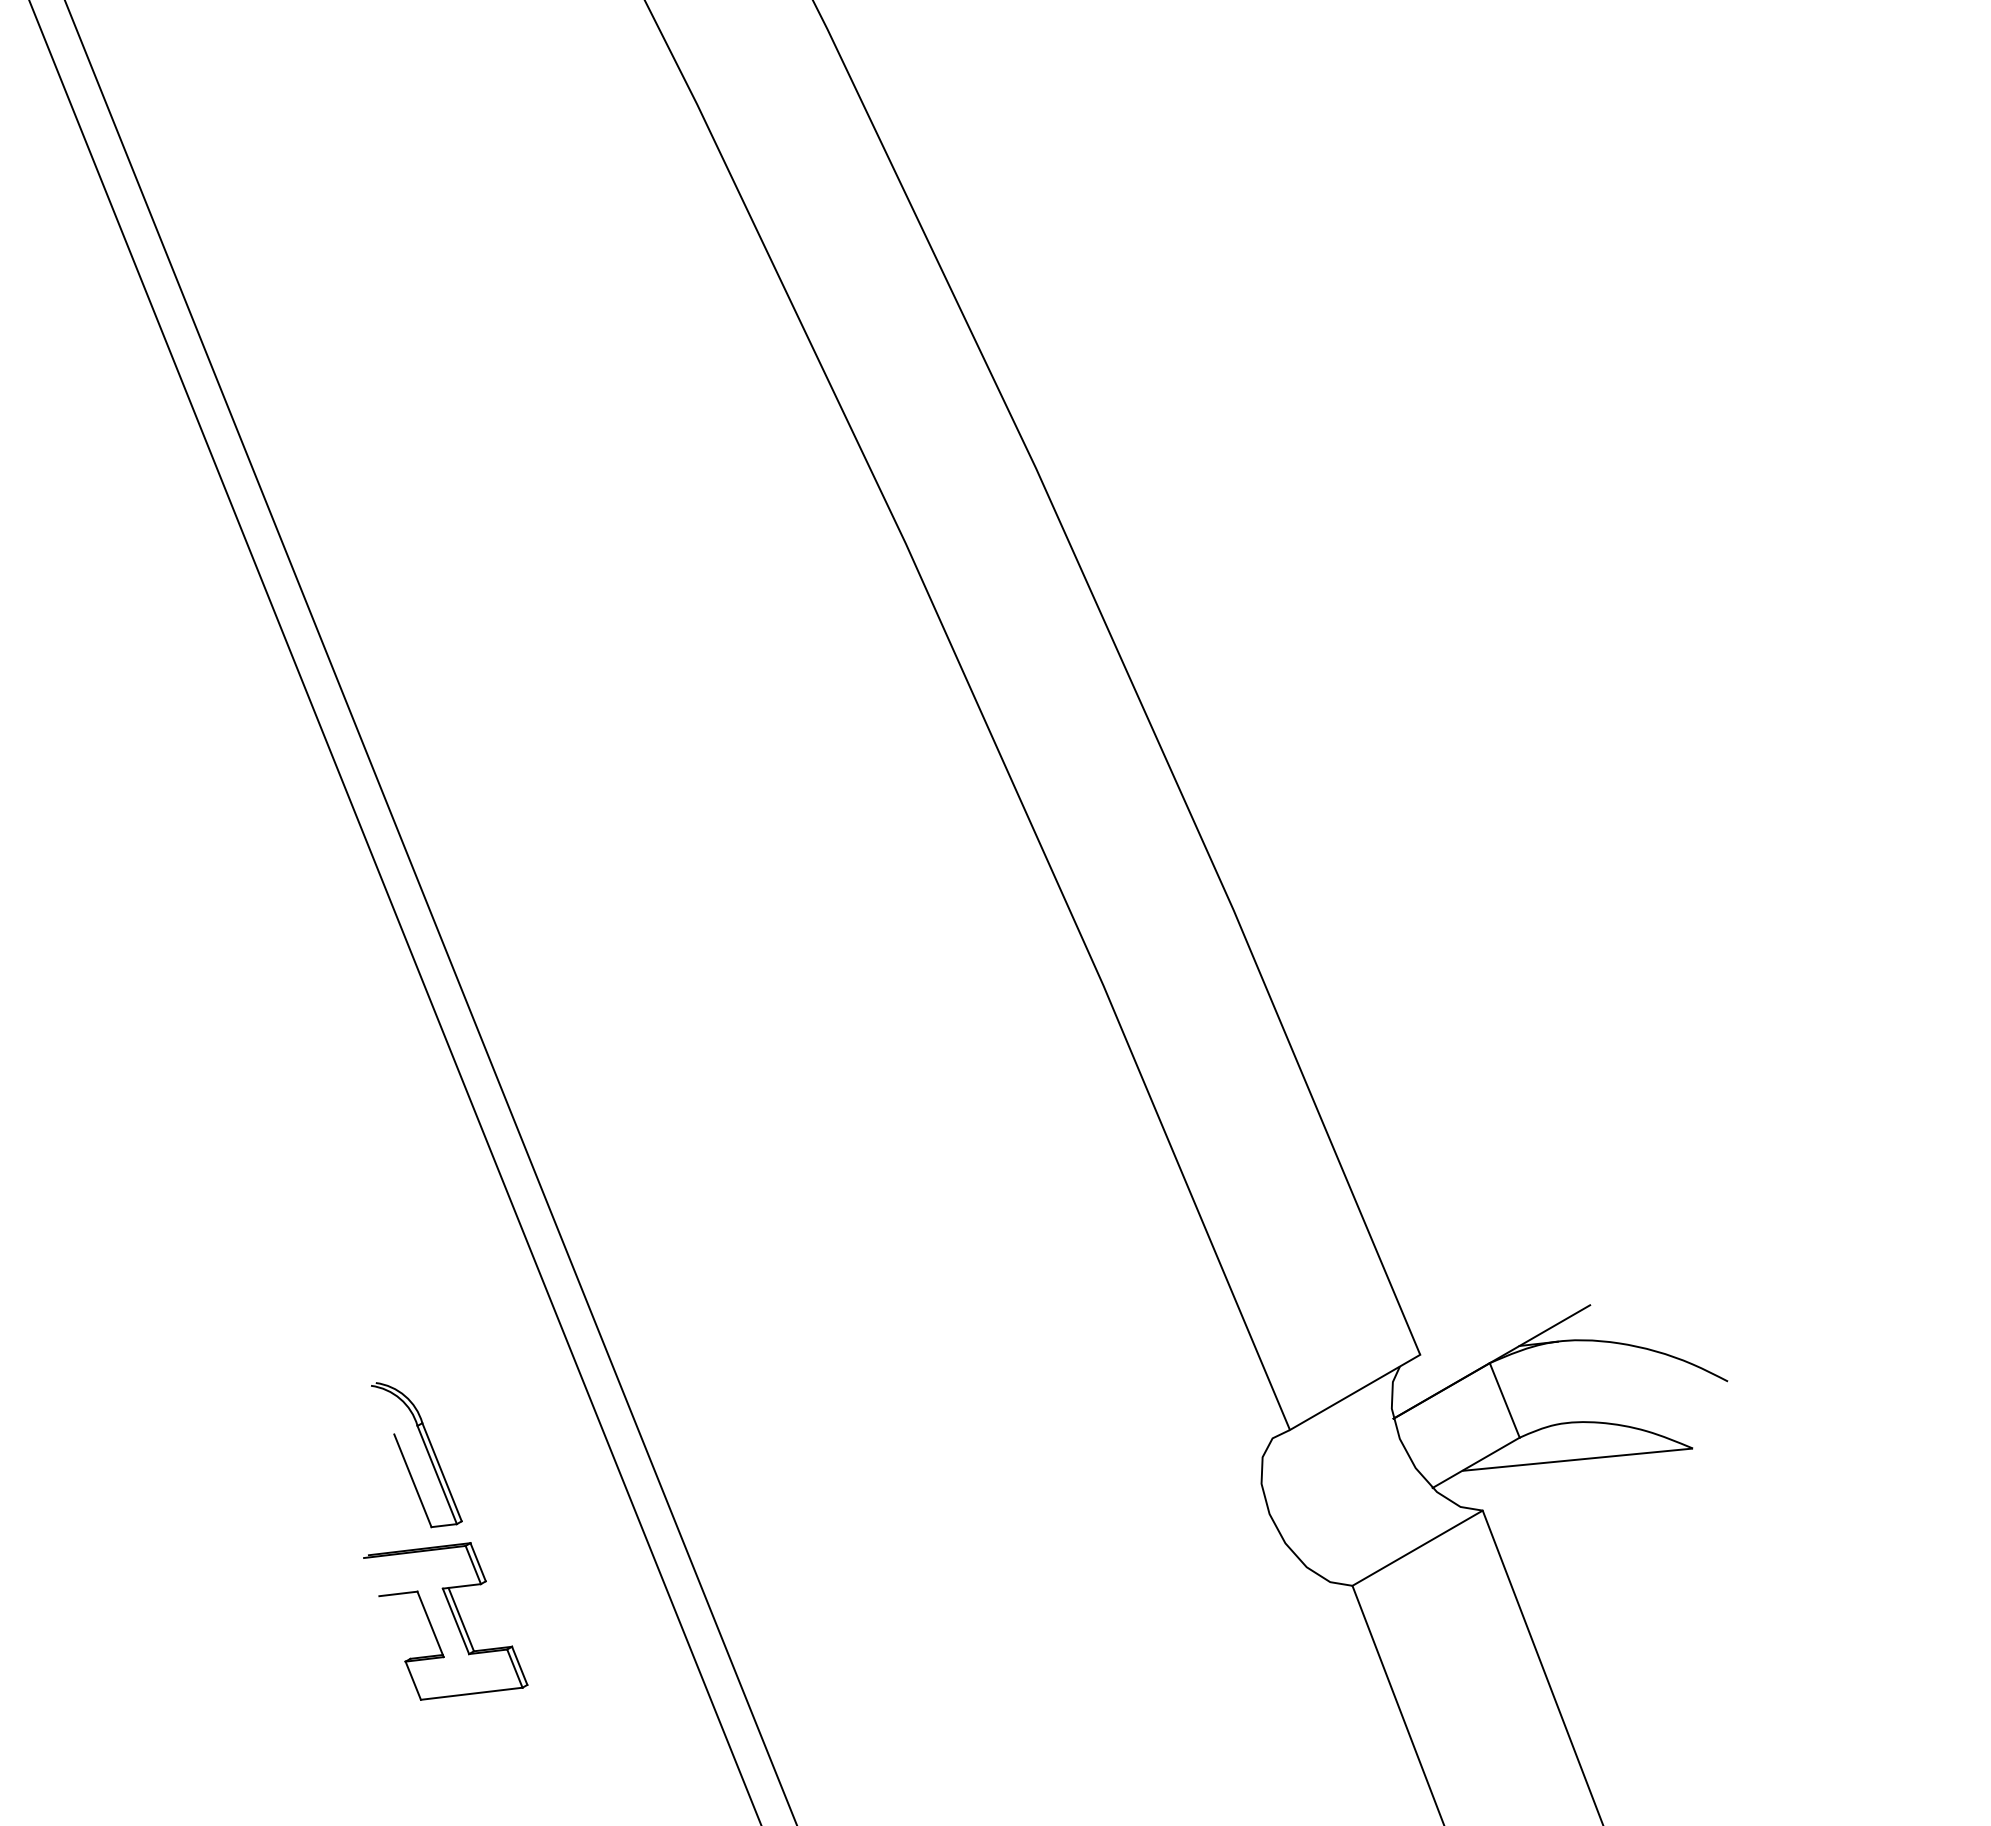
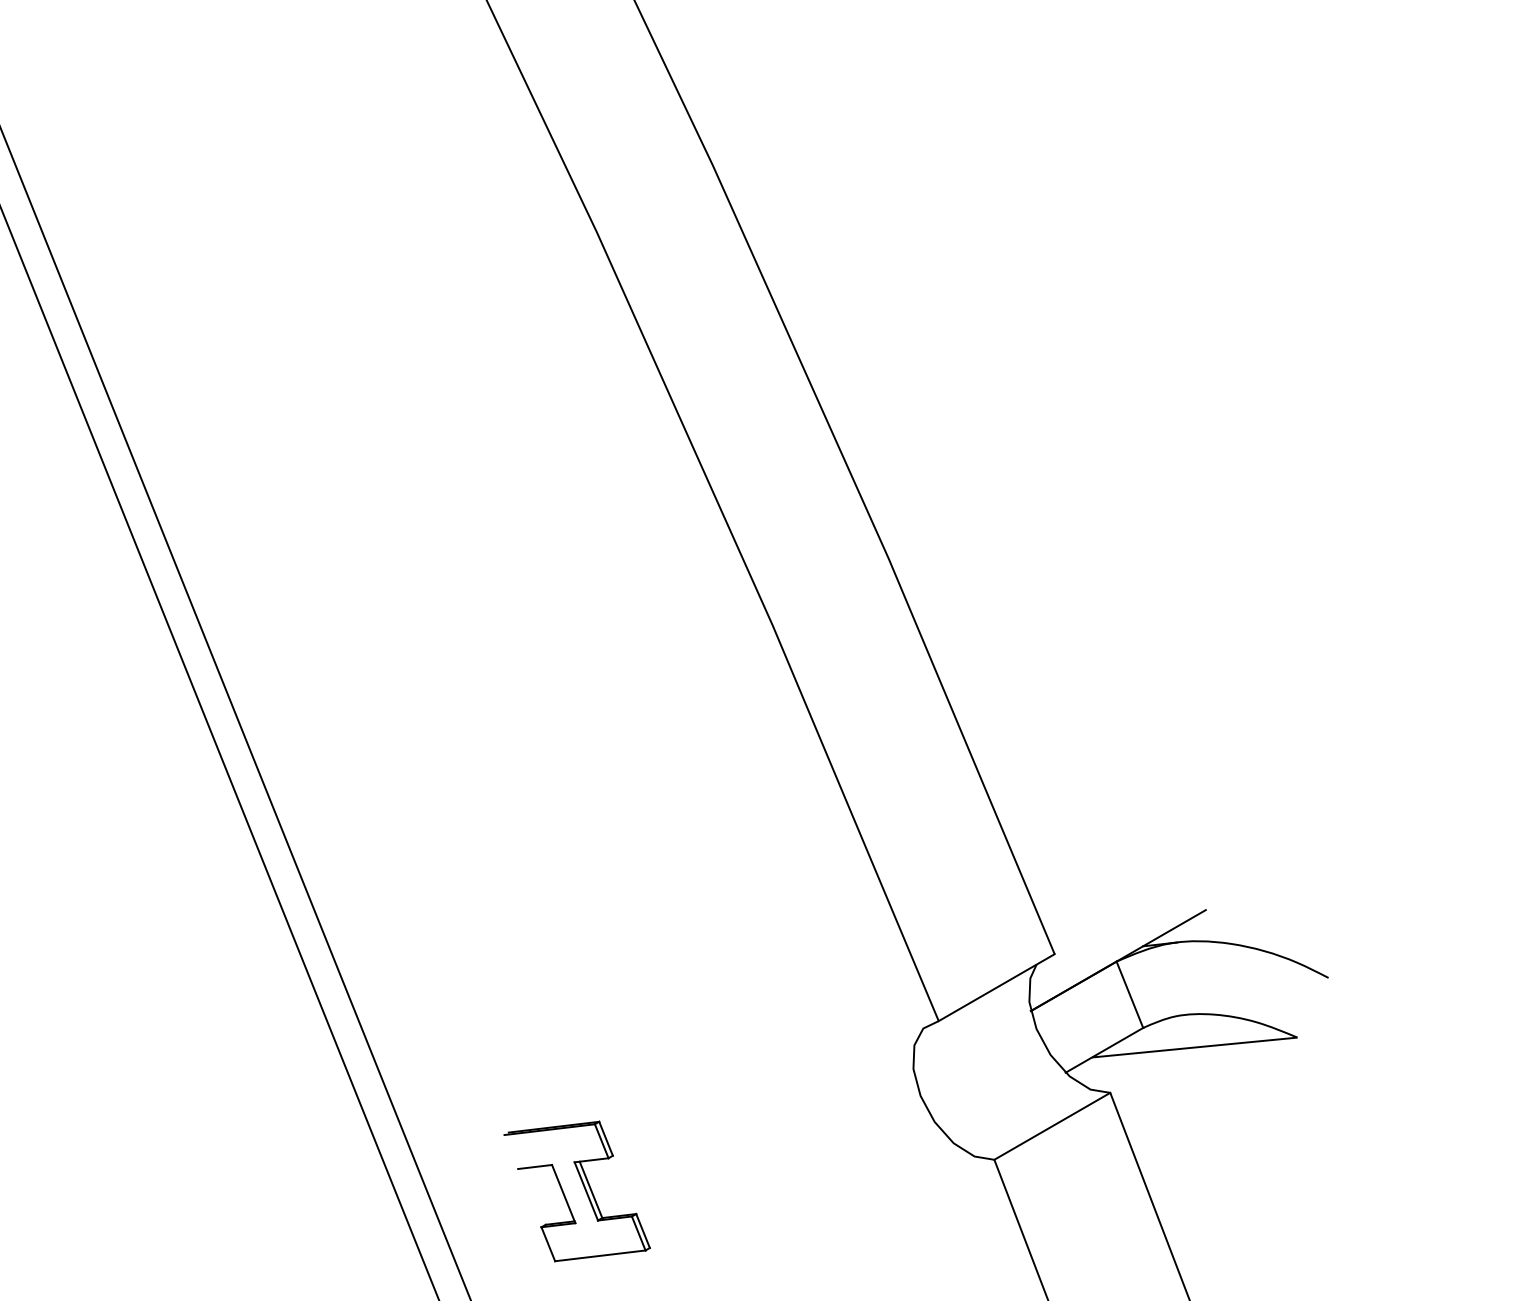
part: (426, 1451) -> (170, 1040), removed
part: (453, 1618) -> (584, 1188), moved

